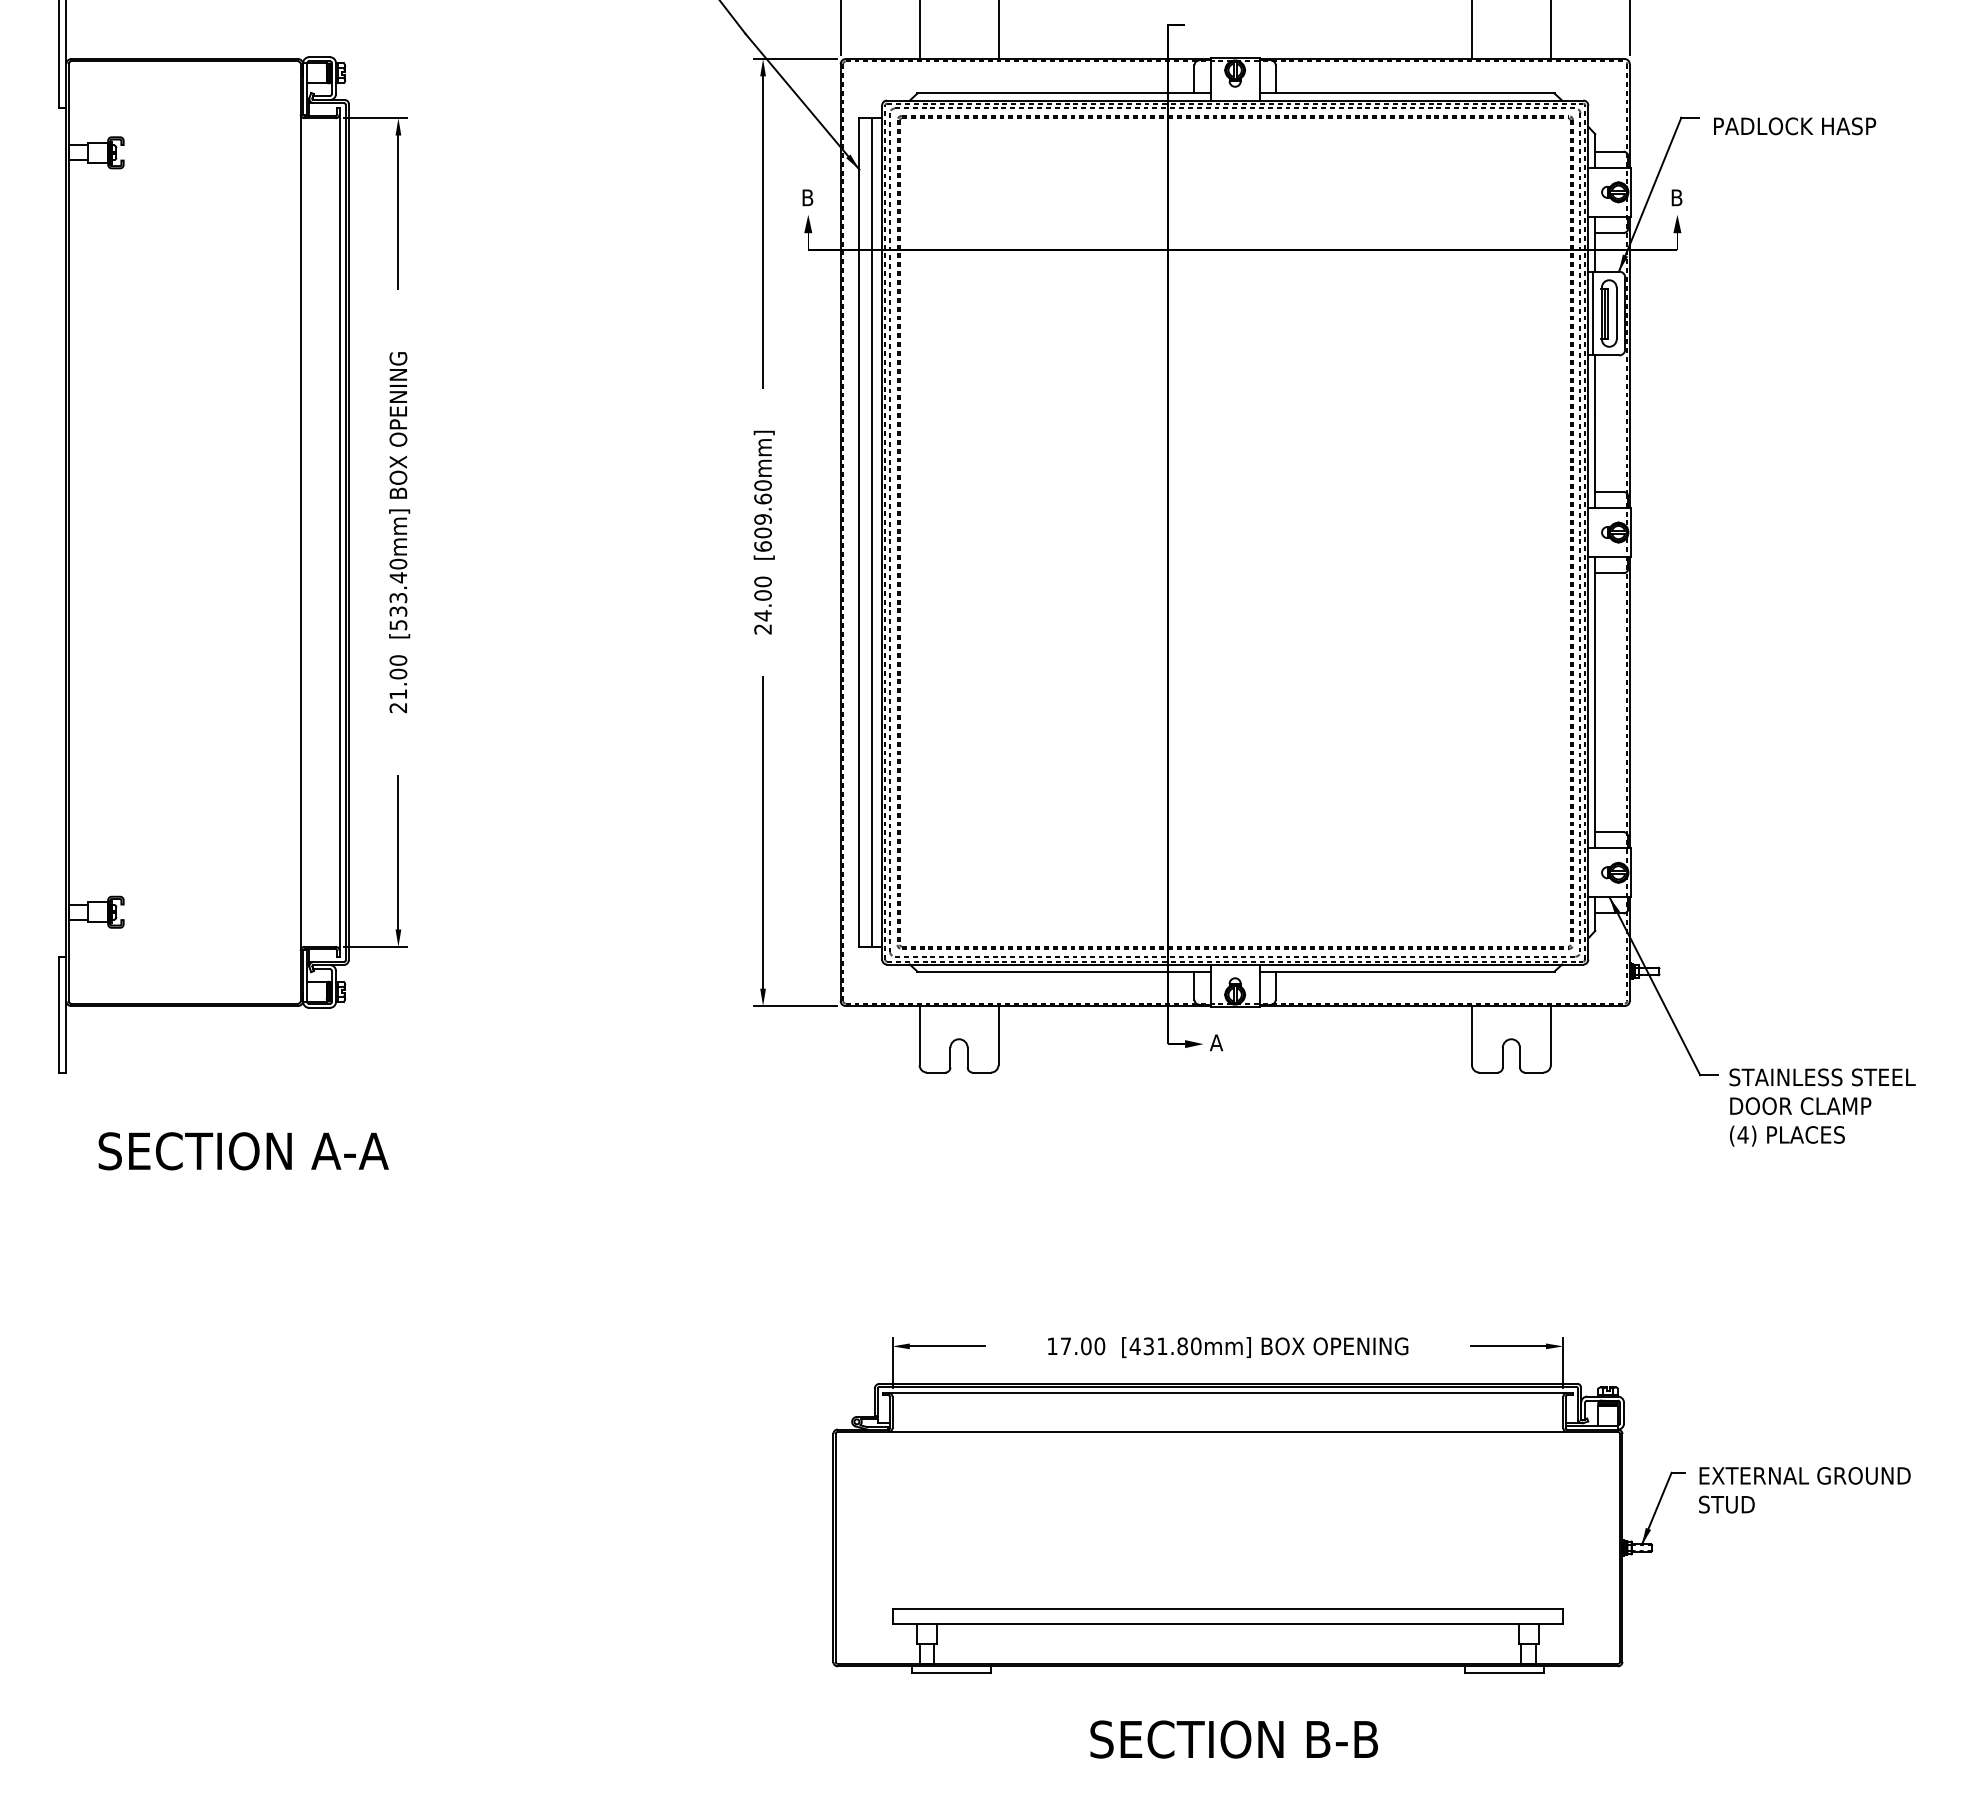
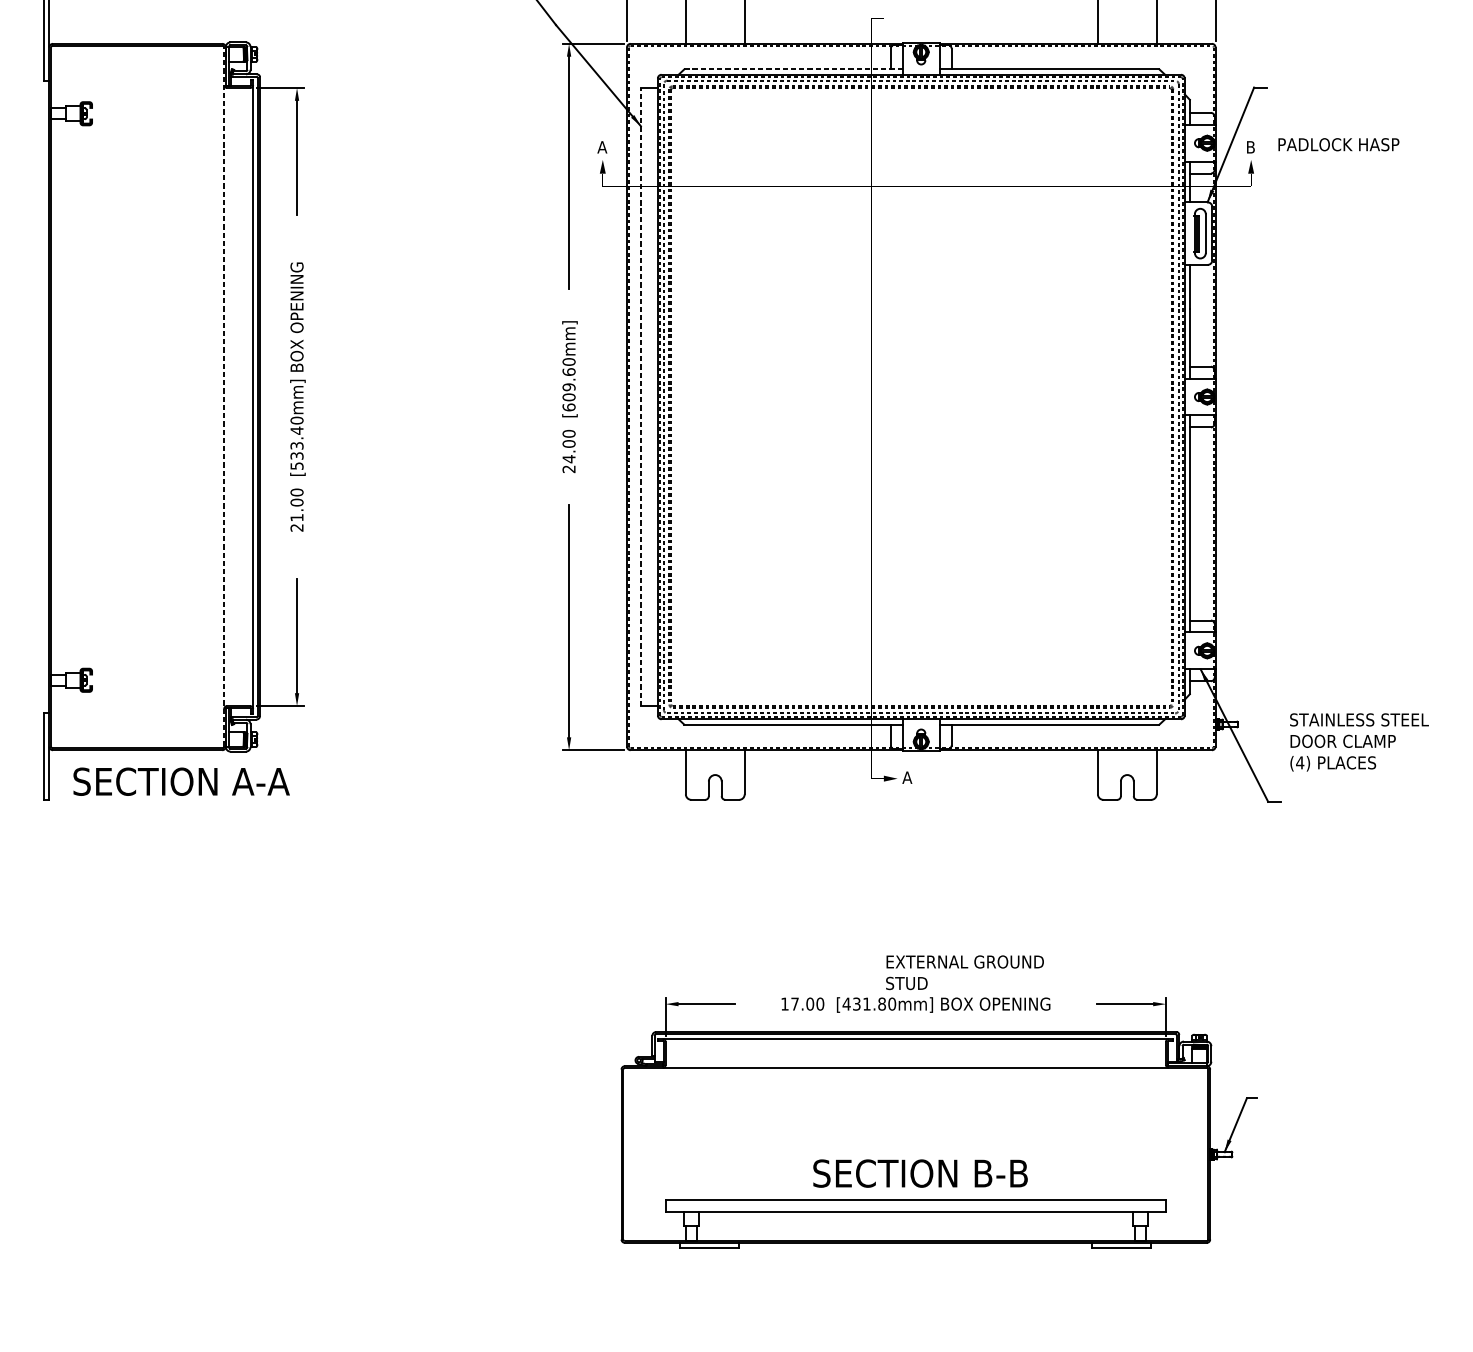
line: (1063, 93) -> (793, 69), solid -> dashed
text: (1795, 126) -> (1339, 144), moved
text: (807, 197) -> (602, 147), B -> A
line: (1592, 313) -> (1187, 233), removed
line: (300, 532) -> (223, 396), solid -> dashed
line: (859, 532) -> (641, 396), solid -> dashed
line: (871, 532) -> (649, 396), removed
text: (1822, 1107) -> (1359, 742), moved
text: (243, 1151) -> (181, 781), moved
text: (1804, 1490) -> (964, 972), moved
text: (1233, 1739) -> (920, 1173), moved

